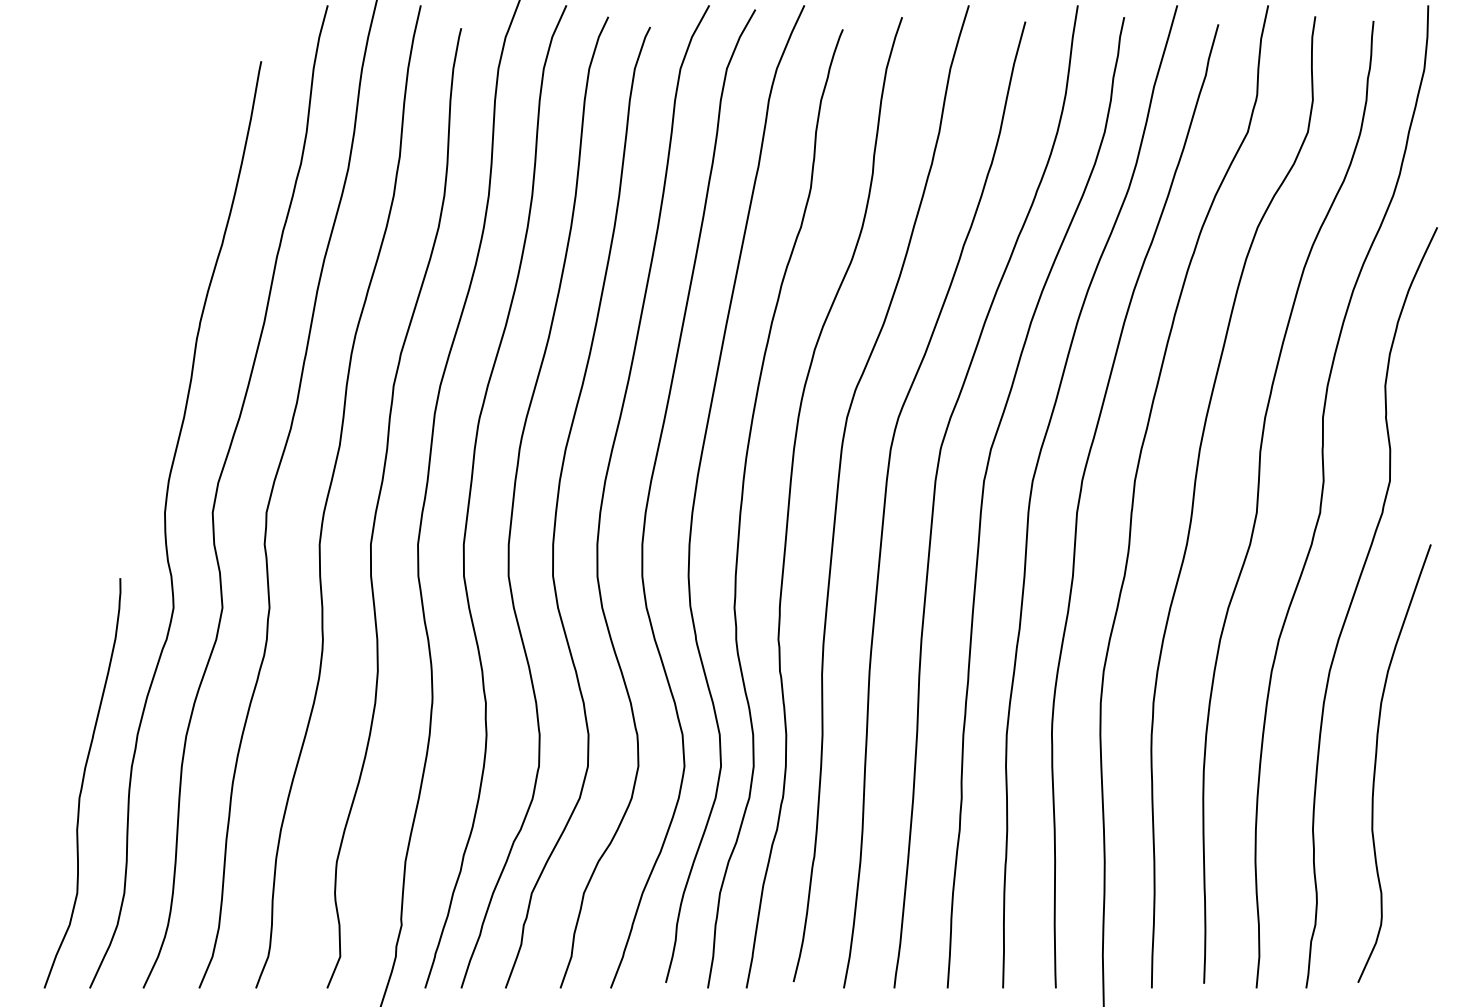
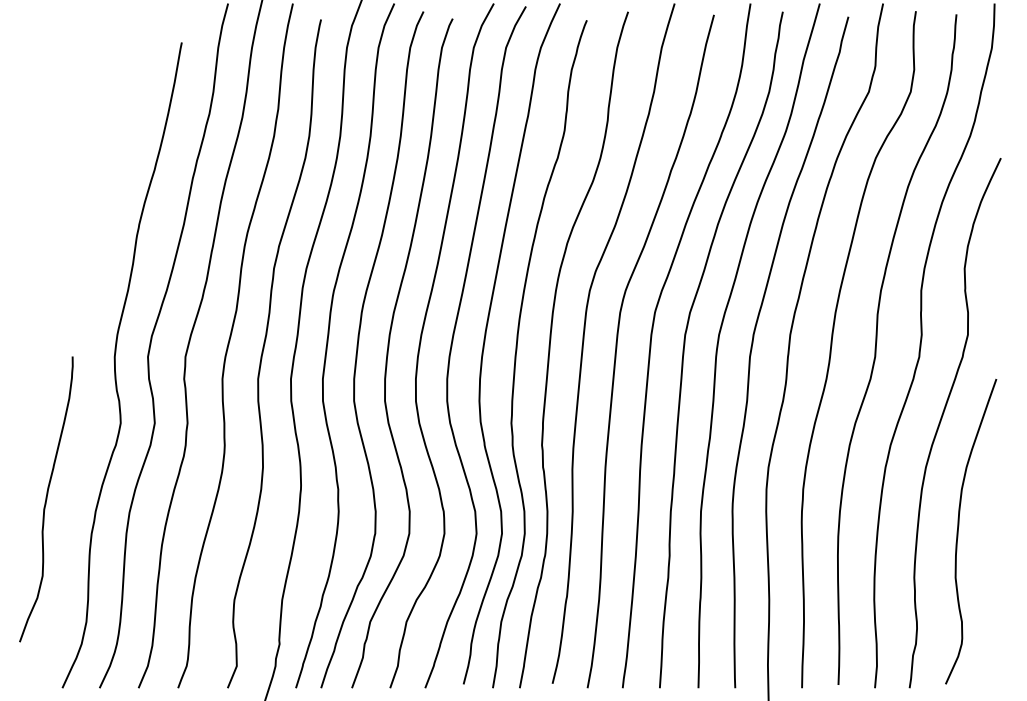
curve: (82, 783) -> (46, 499), moved

